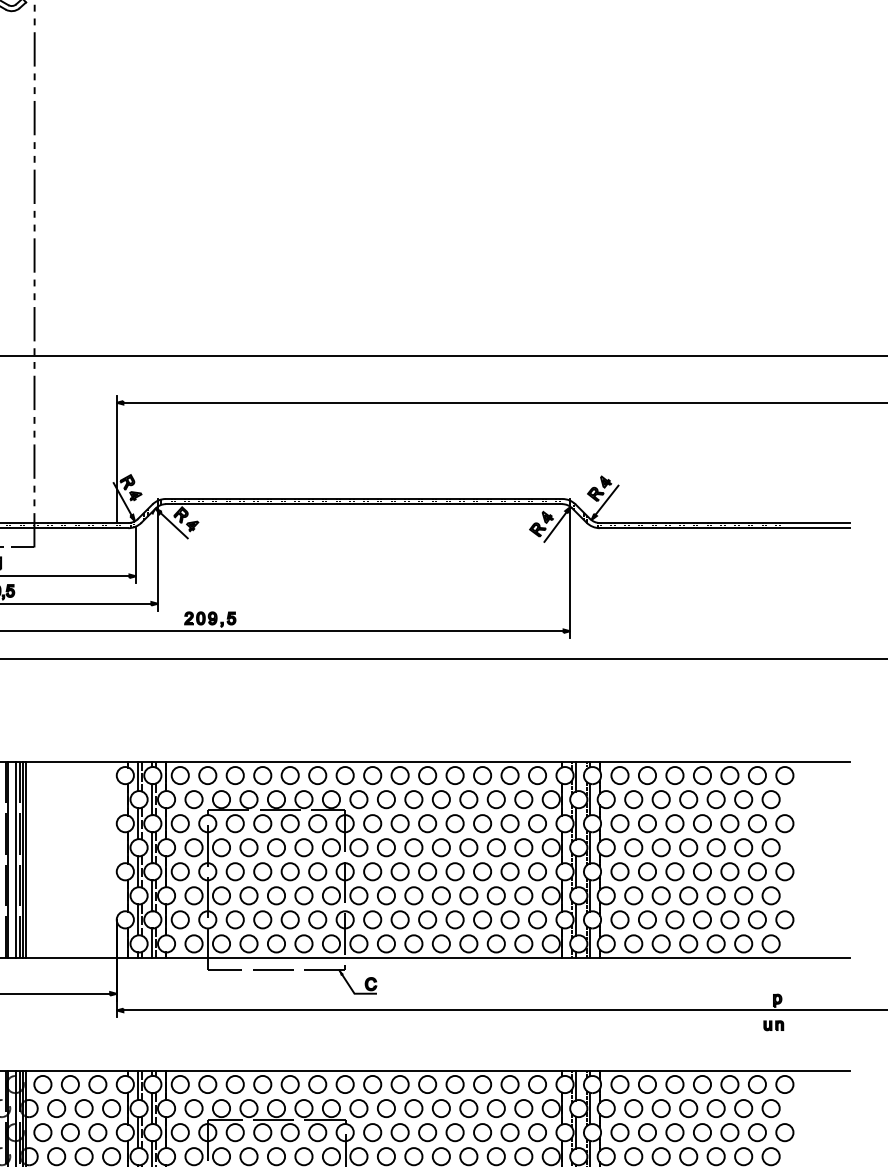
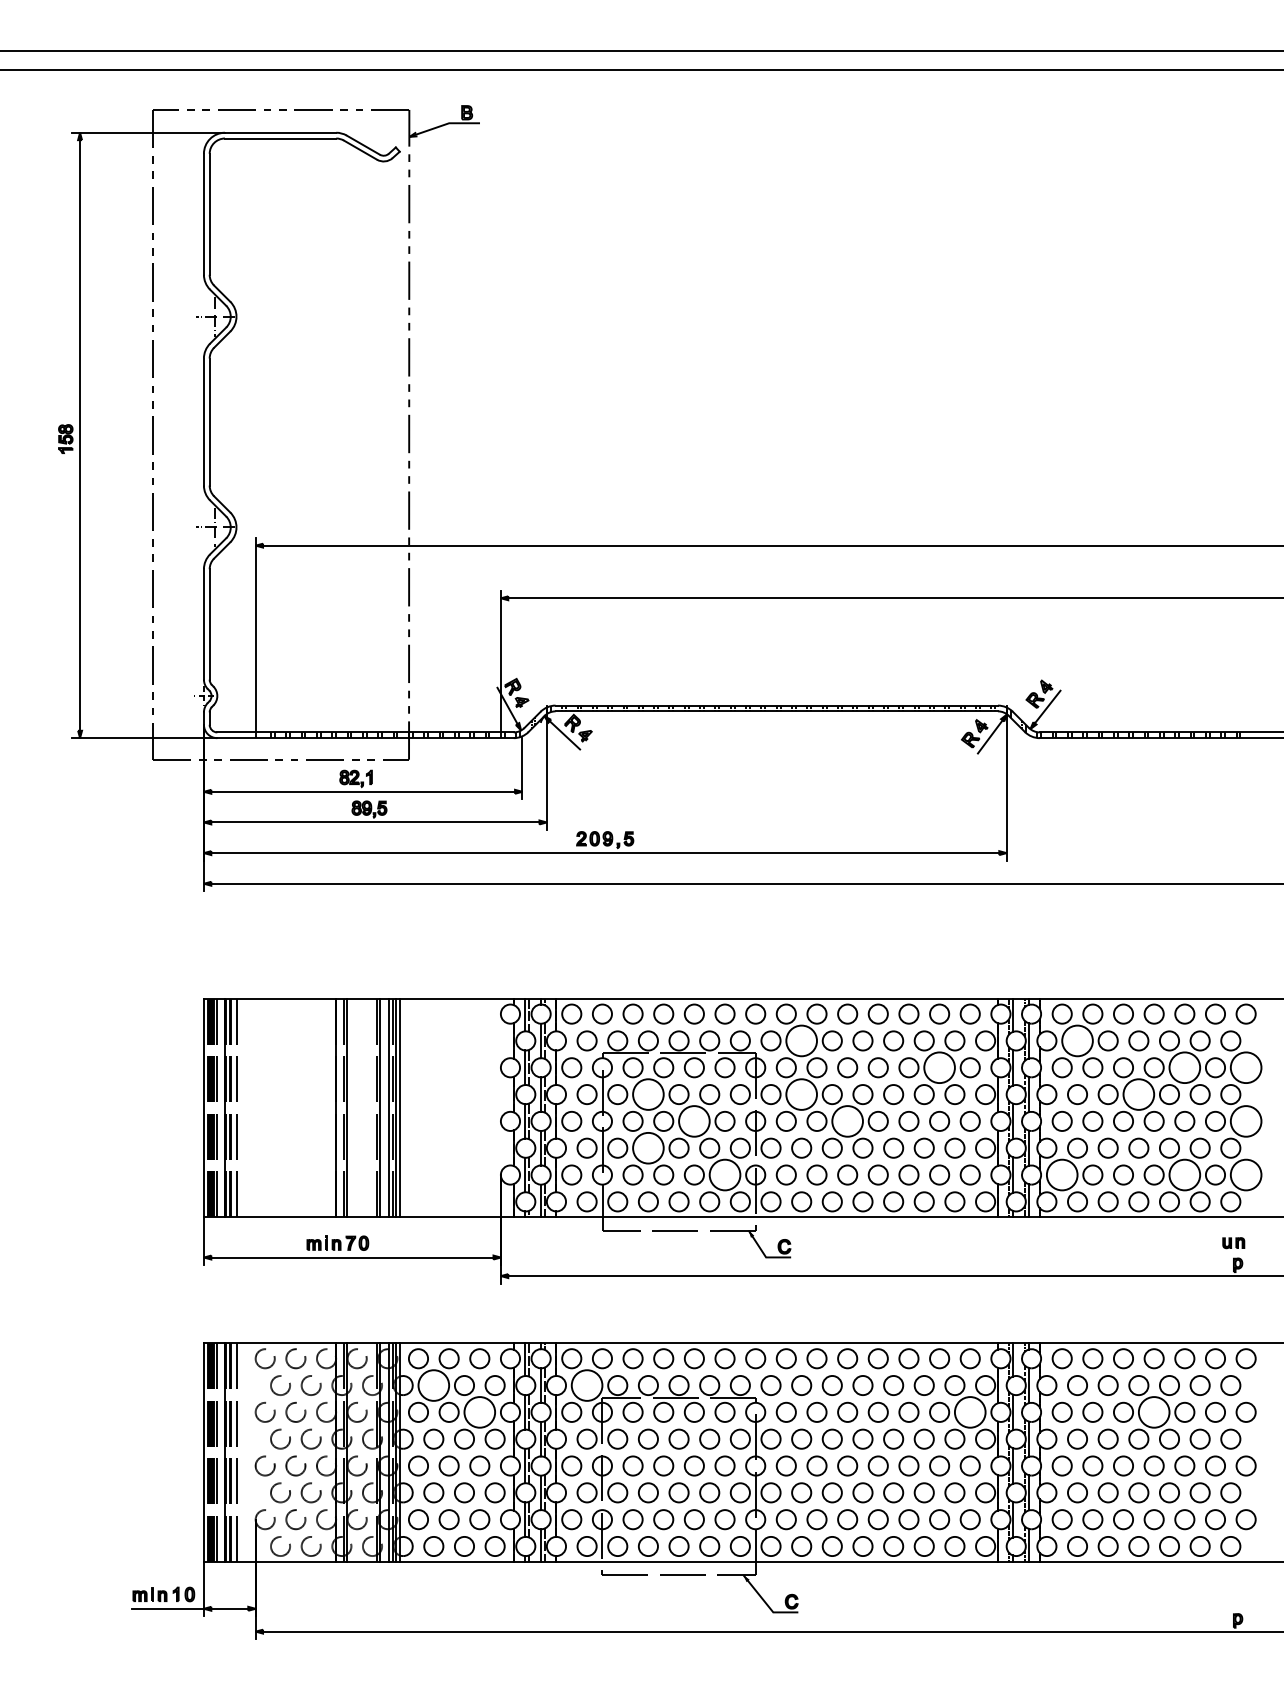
circle: (386, 799) -> (801, 1040), size x1.6
circle: (633, 799) -> (1077, 1040), size x1.6
circle: (509, 823) -> (939, 1067), size x1.6
circle: (729, 823) -> (1184, 1067), size x1.6
circle: (784, 823) -> (1245, 1067), size x1.6
circle: (248, 847) -> (647, 1094), size x1.6
circle: (386, 847) -> (801, 1094), size x1.6
circle: (688, 847) -> (1138, 1094), size x1.6
circle: (289, 870) -> (693, 1120), size x1.6
circle: (427, 870) -> (847, 1120), size x1.6
circle: (784, 870) -> (1245, 1120), size x1.6
circle: (248, 895) -> (647, 1147), size x1.6
circle: (317, 919) -> (724, 1174), size x1.6
circle: (619, 919) -> (1061, 1174), size x1.6
circle: (729, 919) -> (1184, 1174), size x1.6
circle: (784, 919) -> (1245, 1174), size x1.6
part: (773, 1026) -> (1233, 1243), moved
circle: (56, 1108) -> (433, 1385), size x1.6
circle: (193, 1108) -> (586, 1385), size x1.6
circle: (97, 1131) -> (479, 1411), size x1.6
circle: (536, 1131) -> (969, 1411), size x1.6
circle: (701, 1131) -> (1153, 1411), size x1.6

